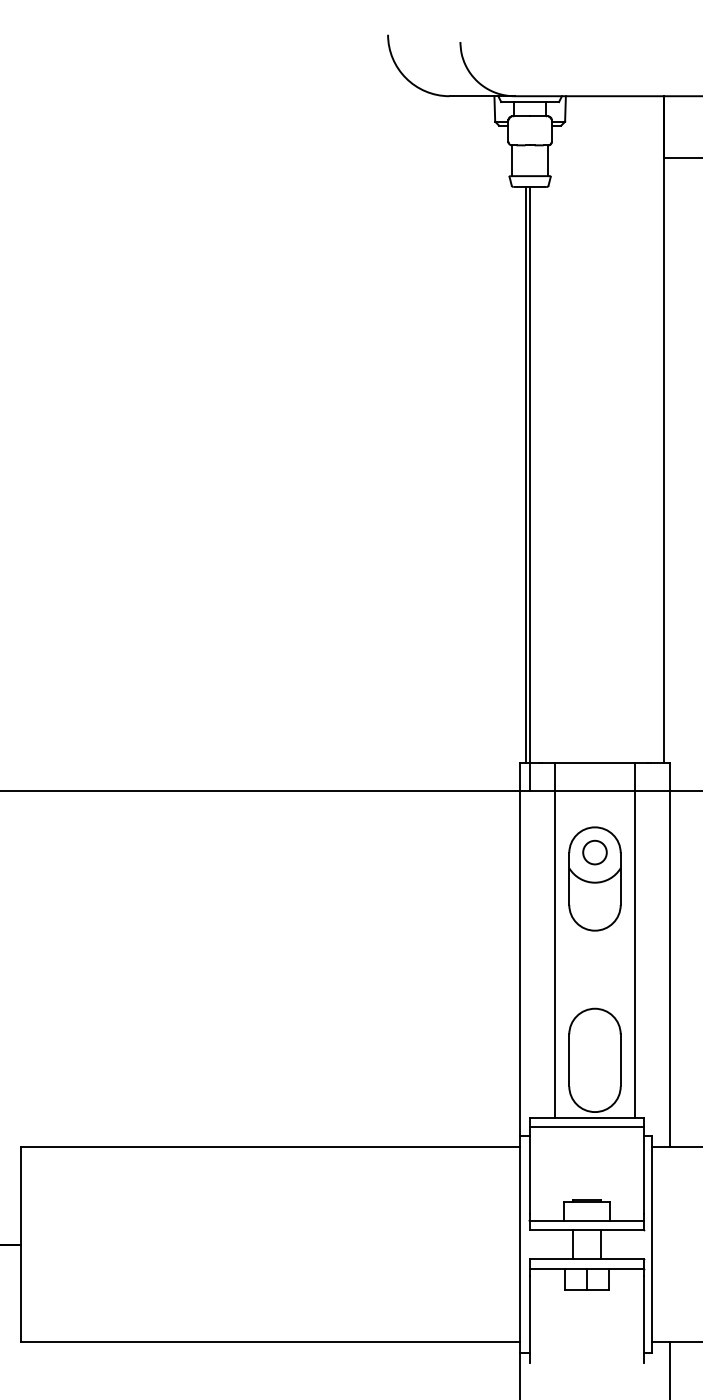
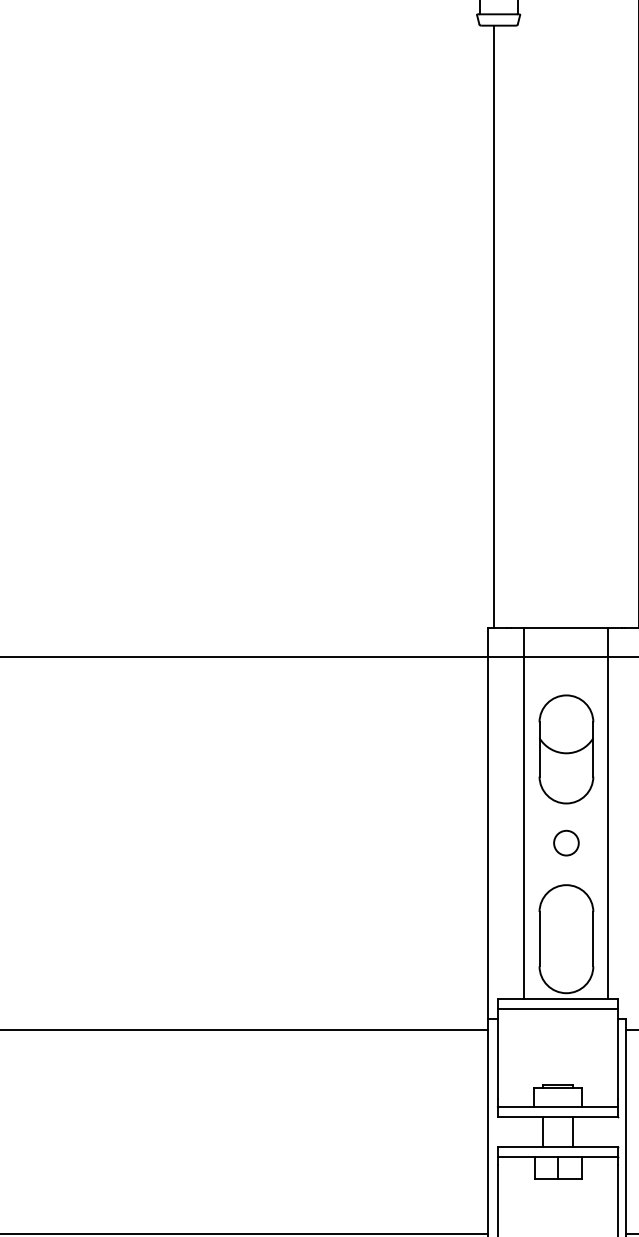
line: (530, 488) -> (498, 341), removed
circle: (594, 852) -> (565, 843), moved

